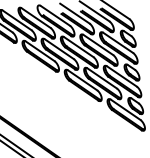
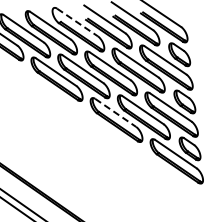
line: (55, 15) -> (77, 22), solid -> dashed
line: (82, 80) -> (115, 112), solid -> dashed

